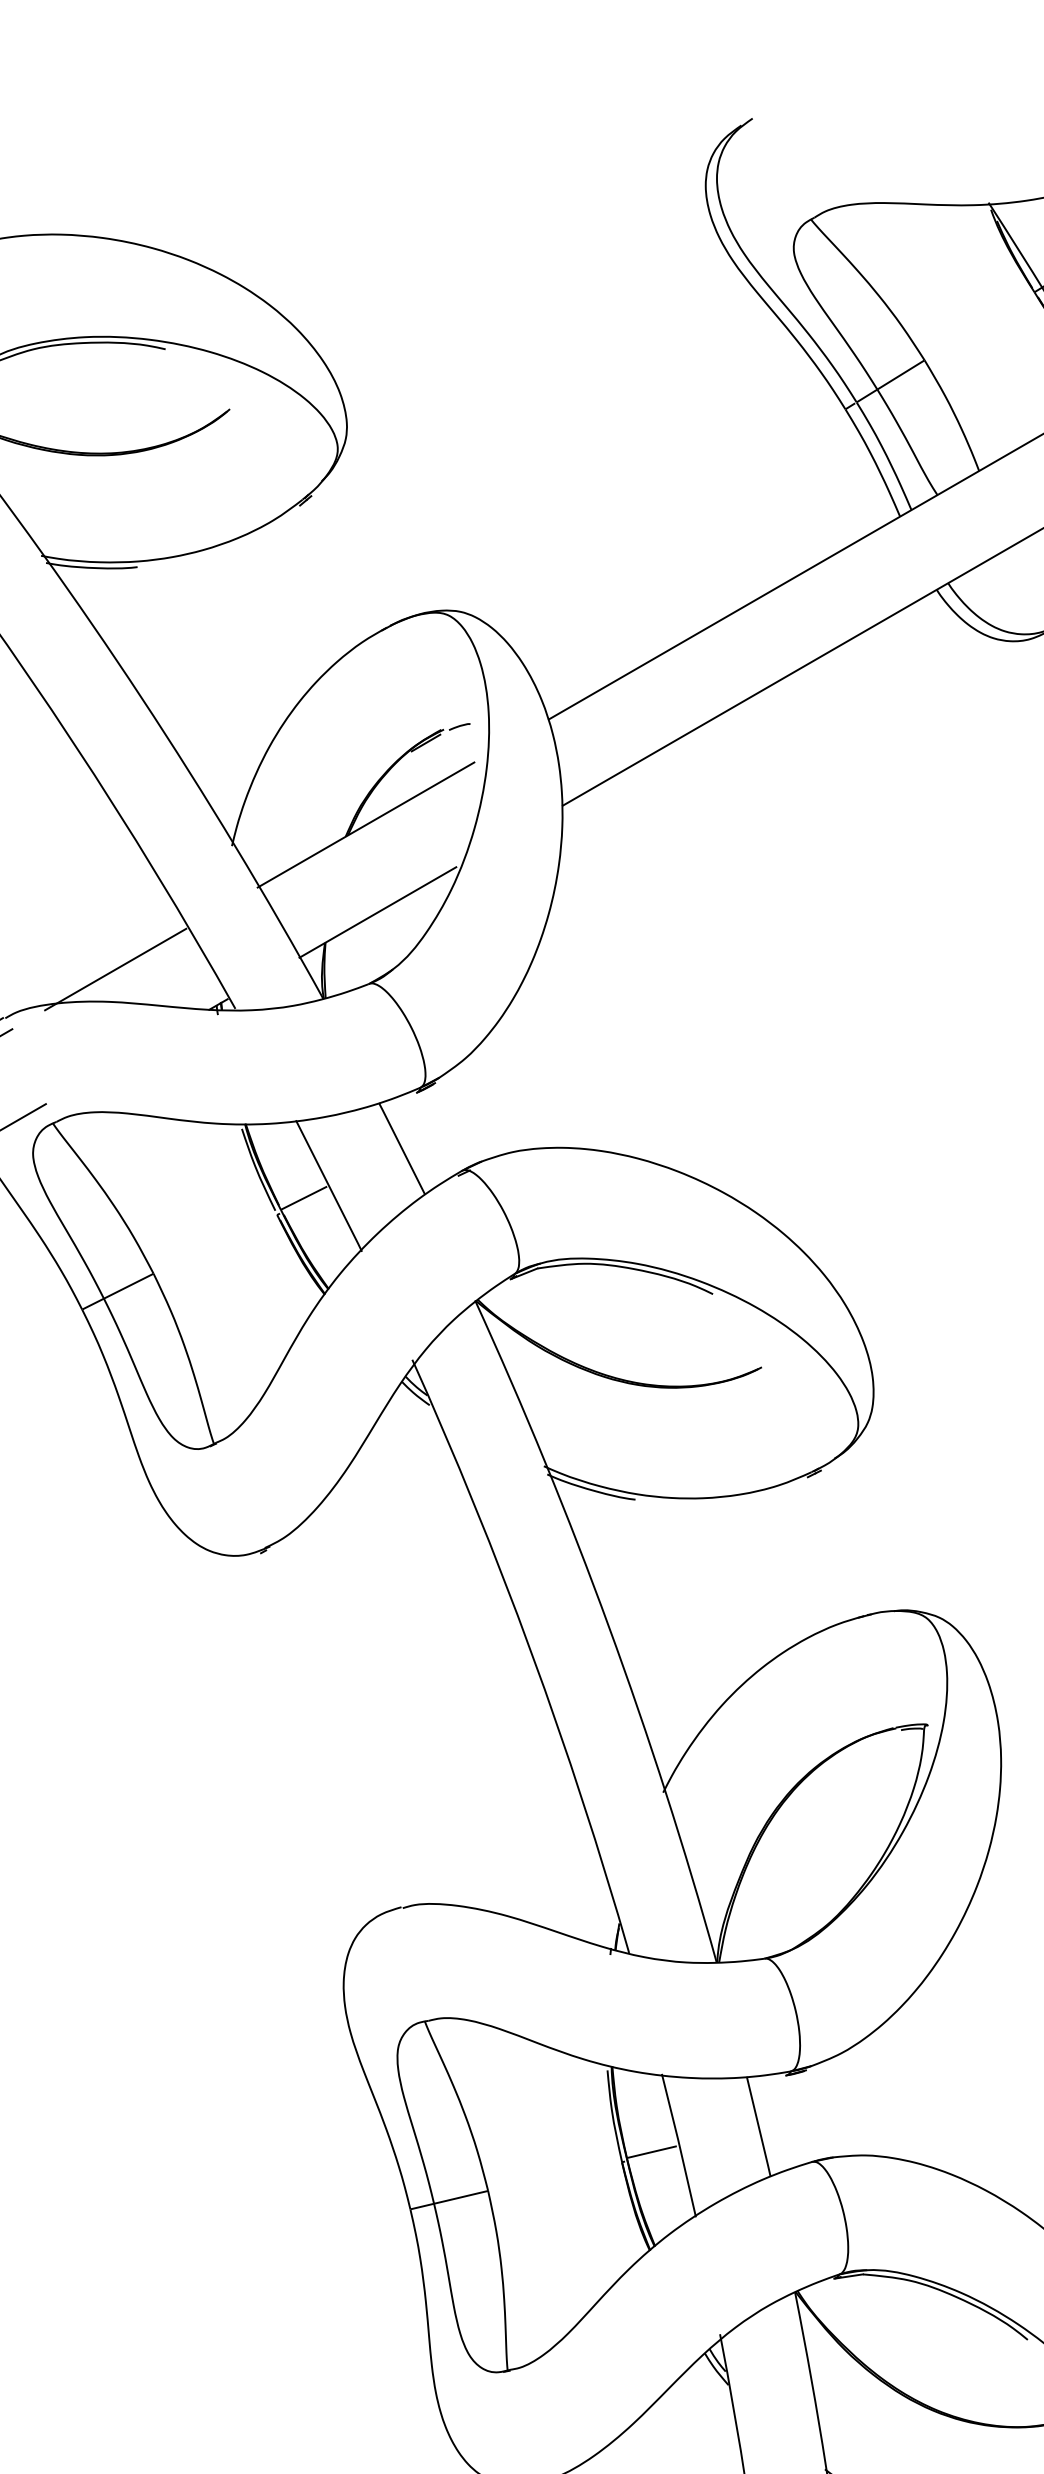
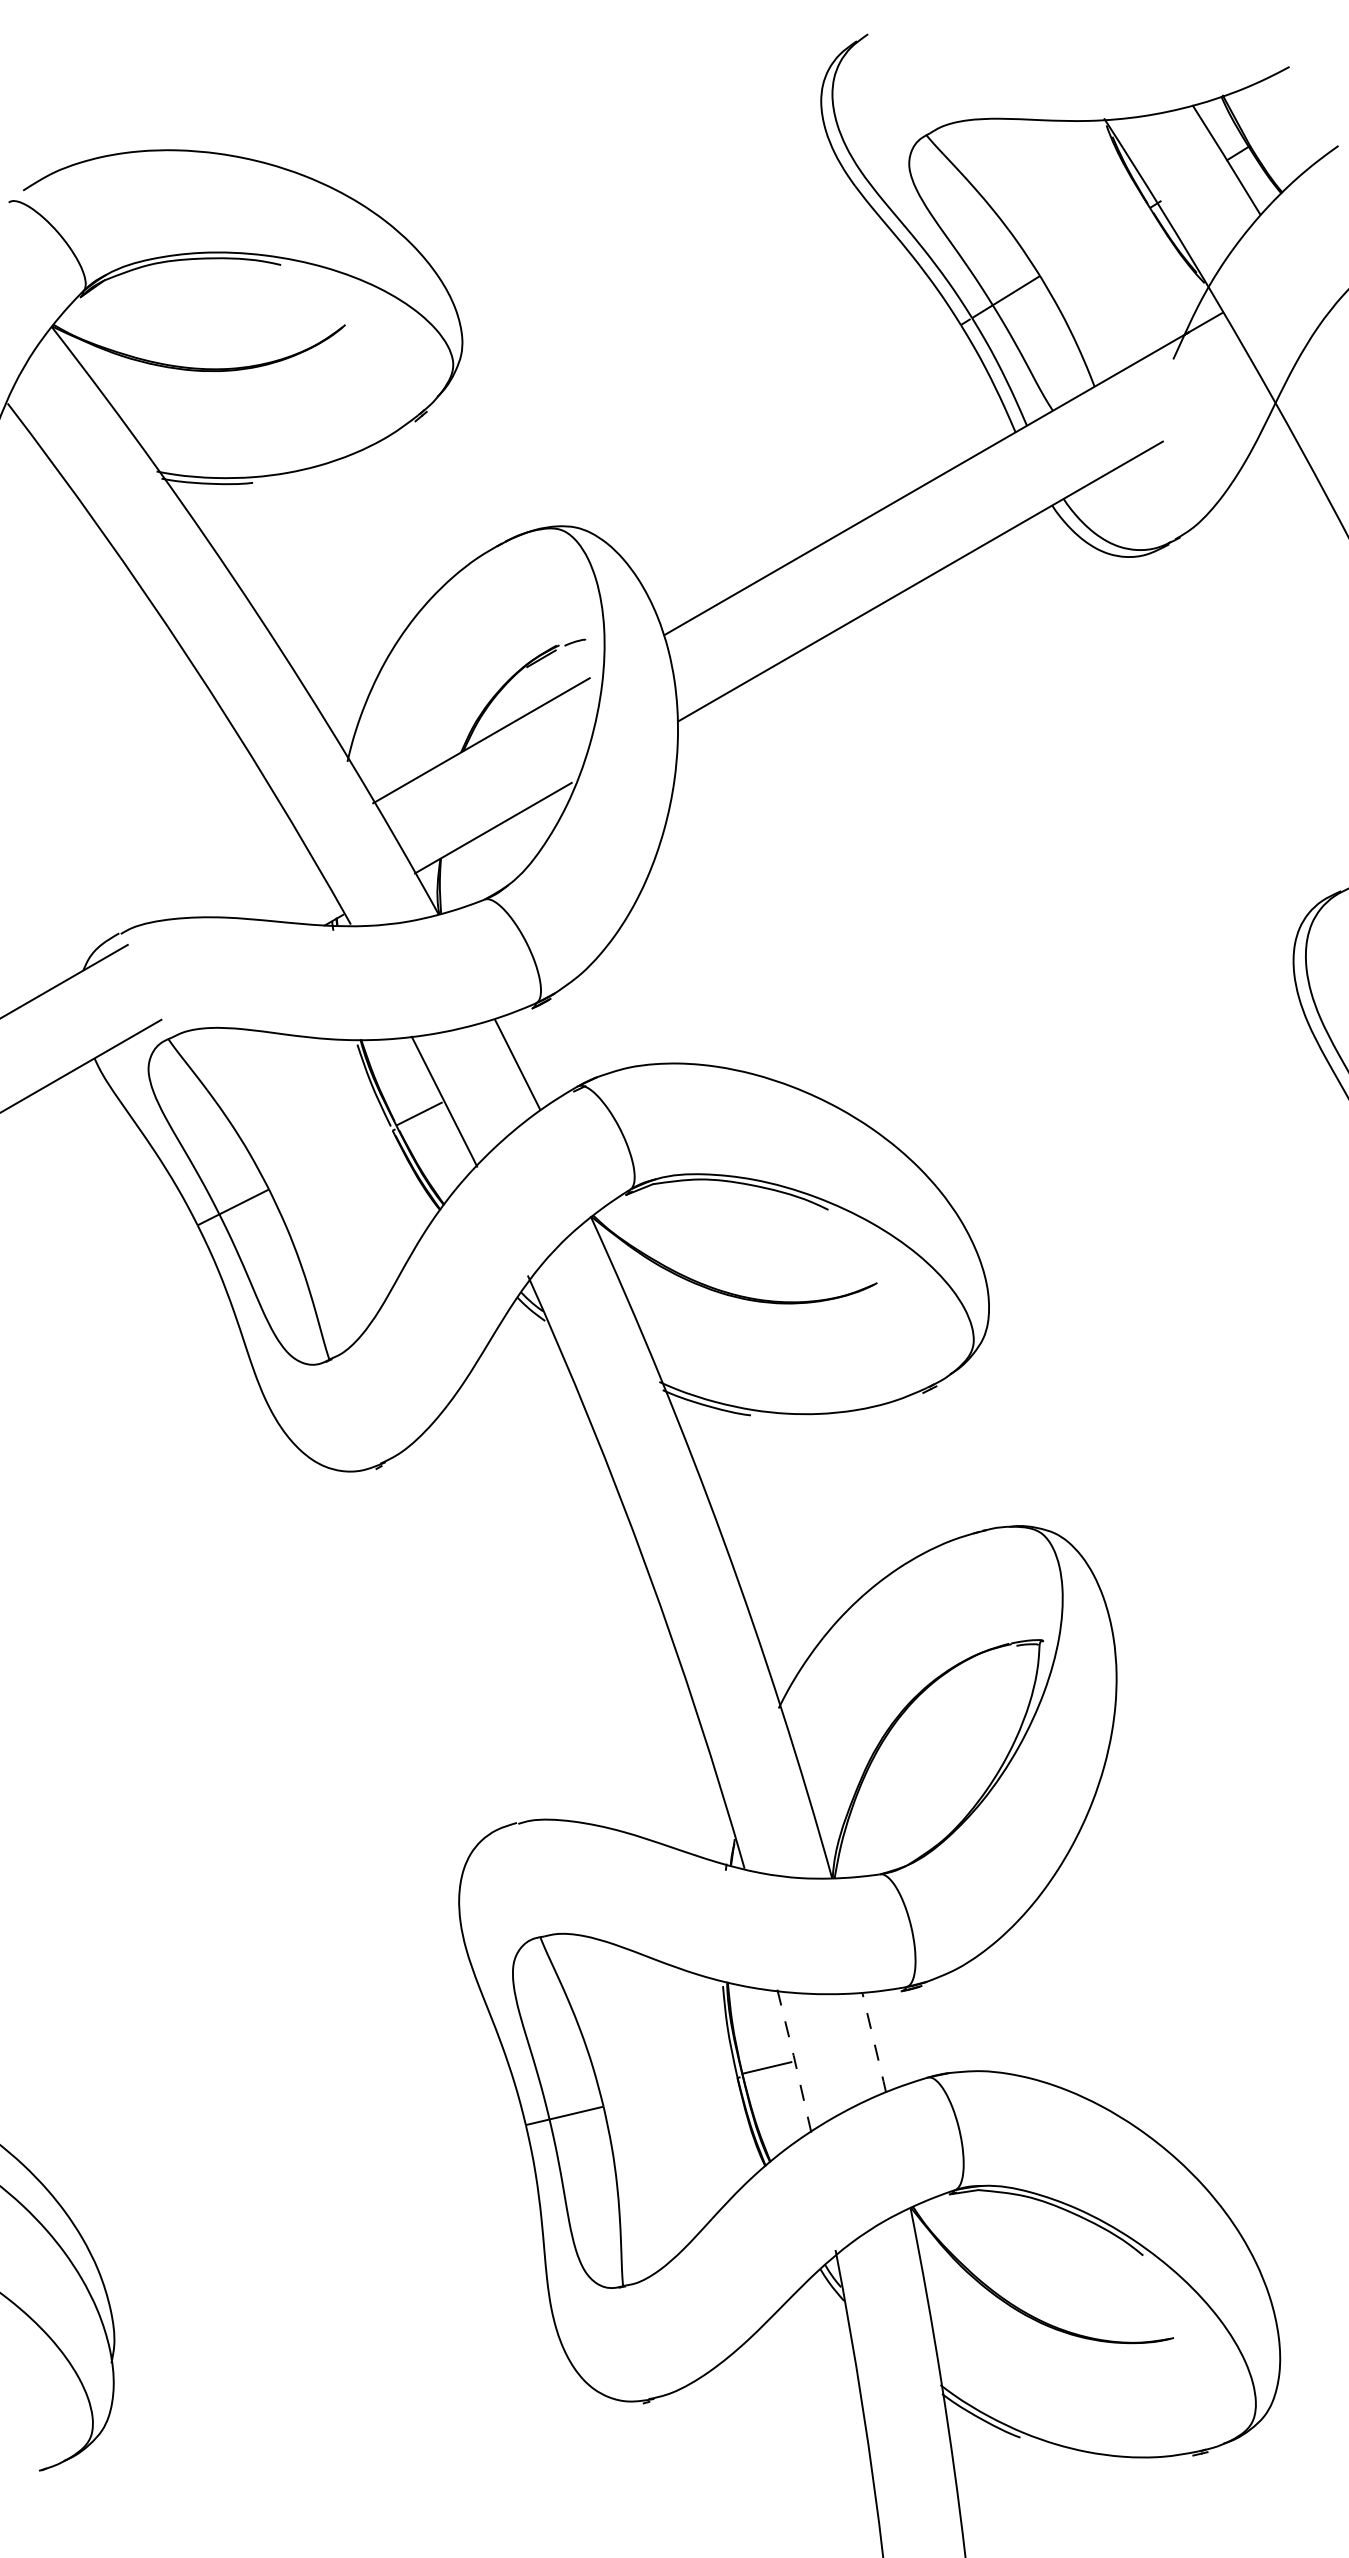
line: (115, 969) -> (230, 885), removed
line: (759, 2126) -> (874, 2042), solid -> dashed
line: (680, 2145) -> (795, 2061), solid -> dashed

